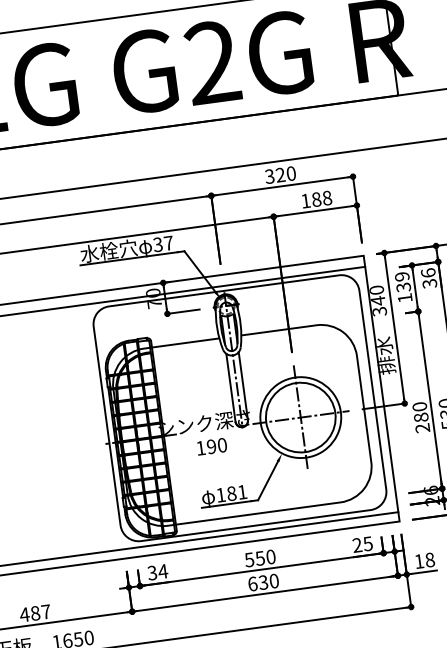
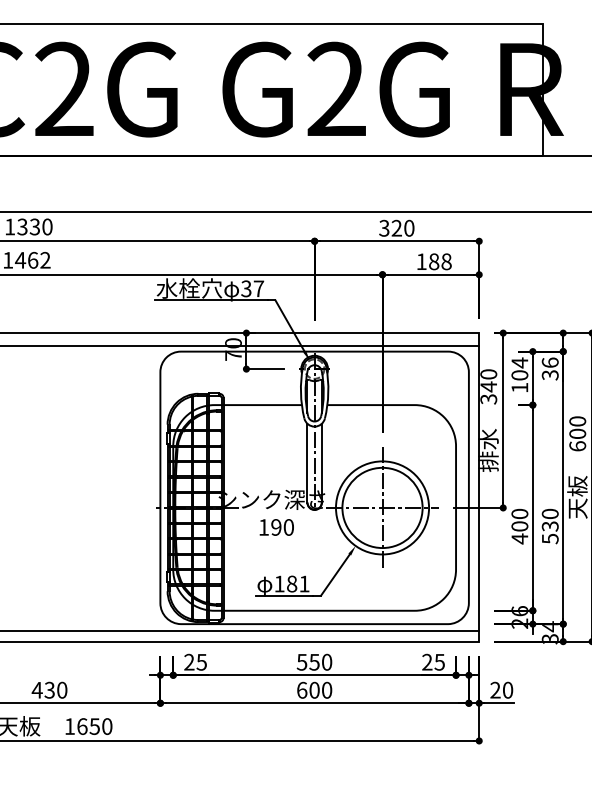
text: (402, 281) -> (519, 368), 139 -> 104
text: (421, 422) -> (519, 532), 280 -> 400
text: (424, 560) -> (501, 689), 18 -> 20
text: (157, 572) -> (195, 662), 34 -> 25
text: (263, 582) -> (314, 690), 630 -> 600
text: (40, 612) -> (55, 689), 487 -> 430

